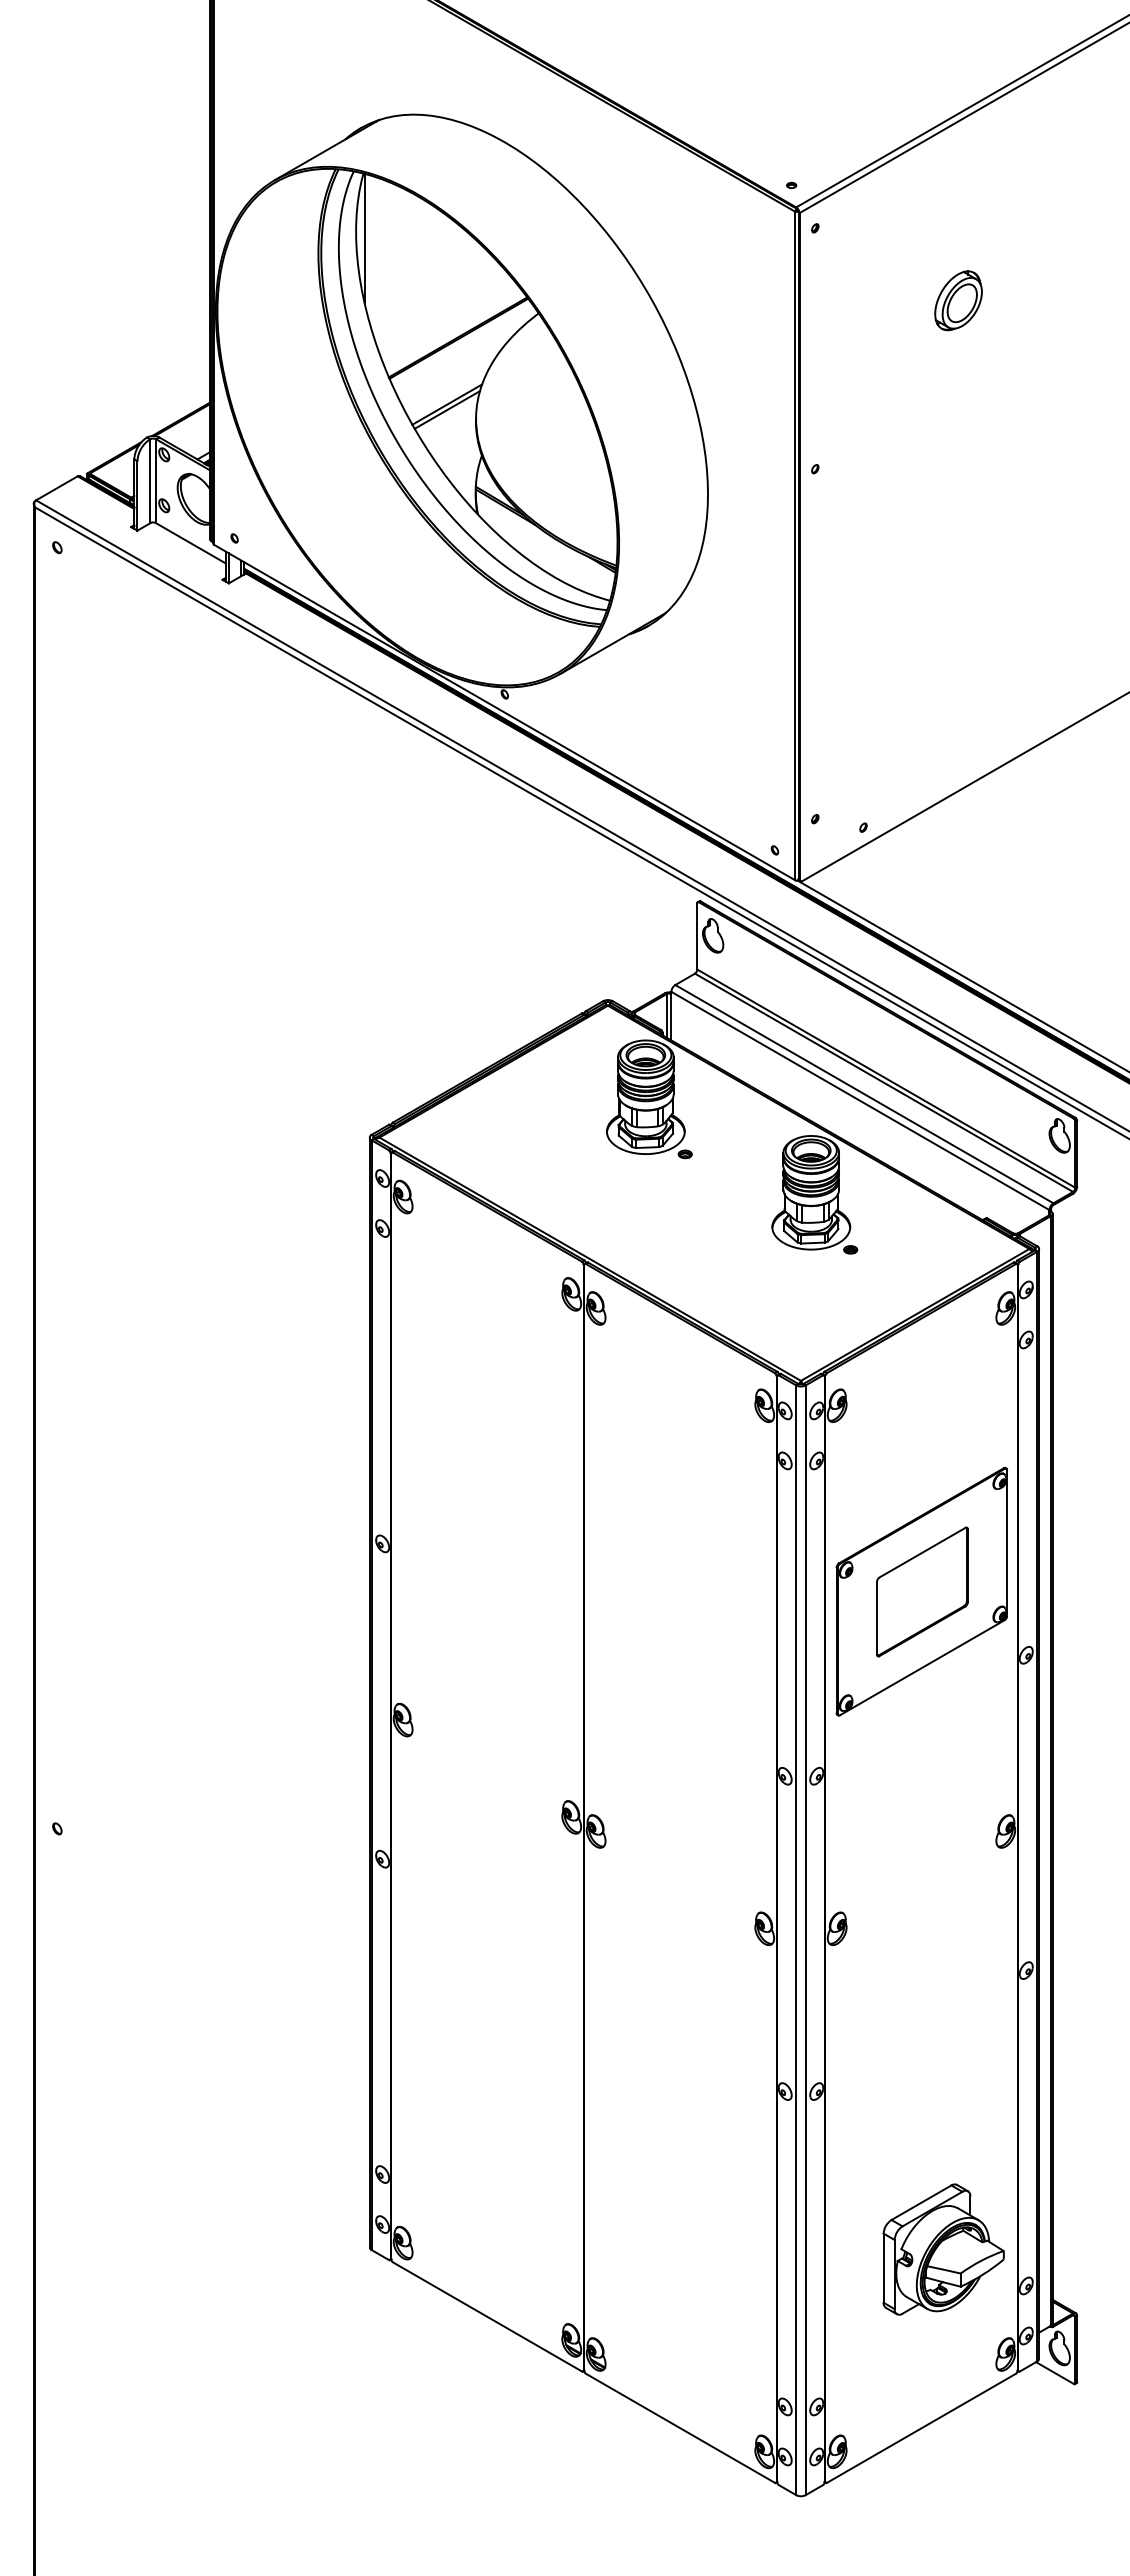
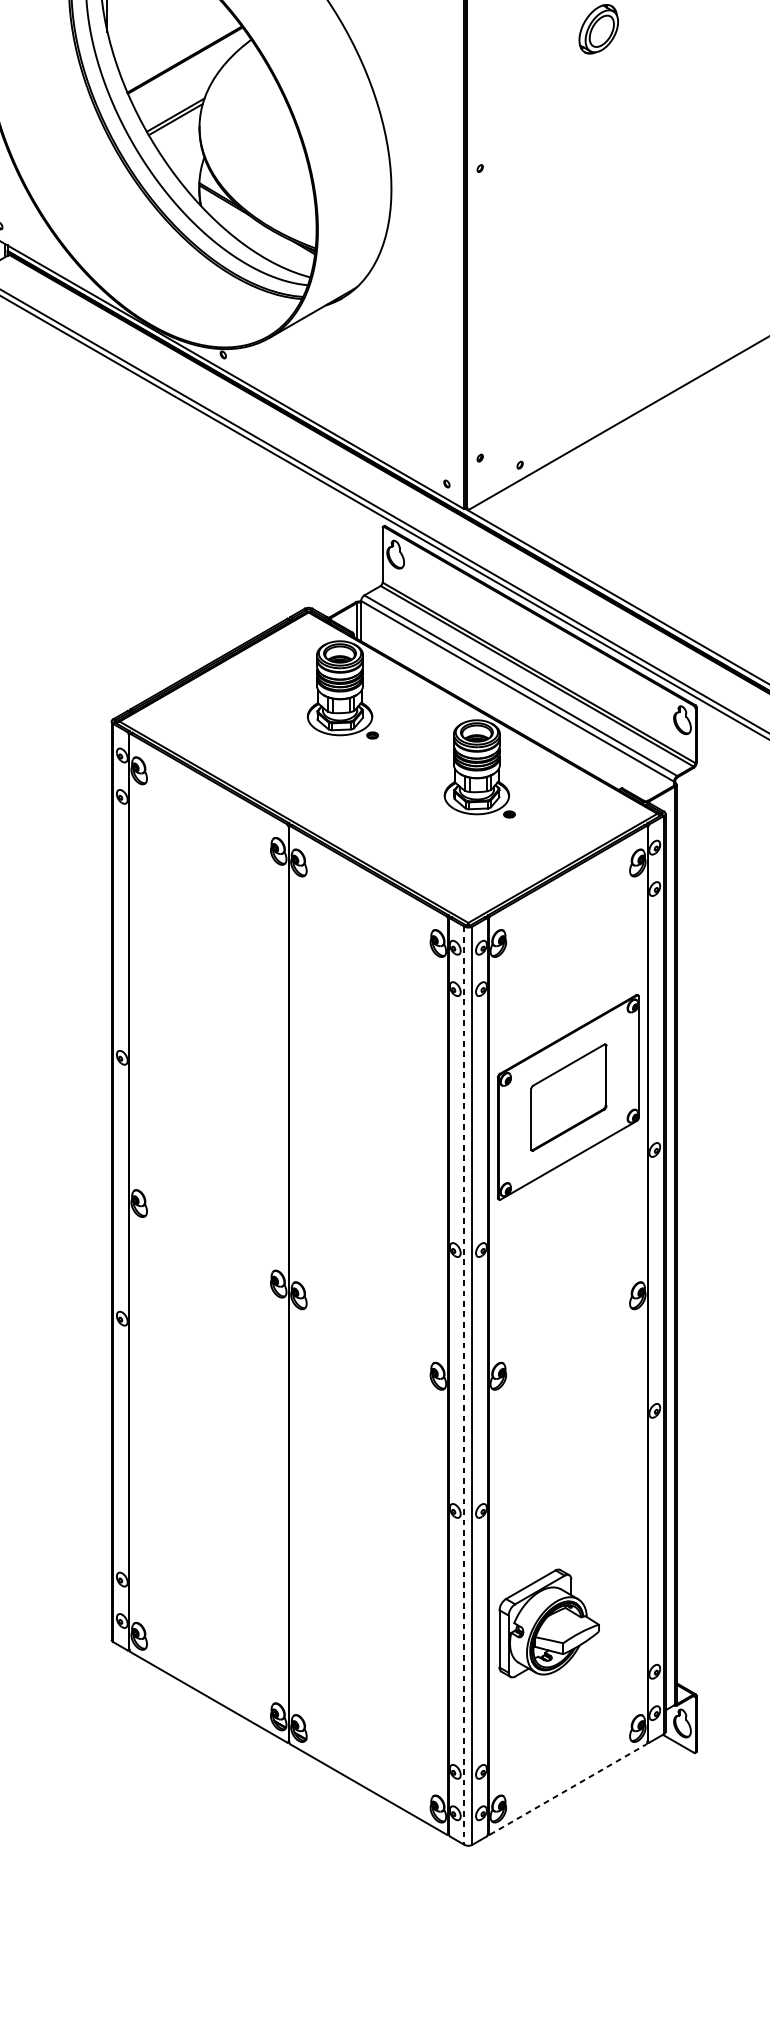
line: (796, 1940) -> (464, 1385), solid -> dashed
part: (943, 2249) -> (549, 1623), moved
line: (921, 2428) -> (568, 1789), solid -> dashed

